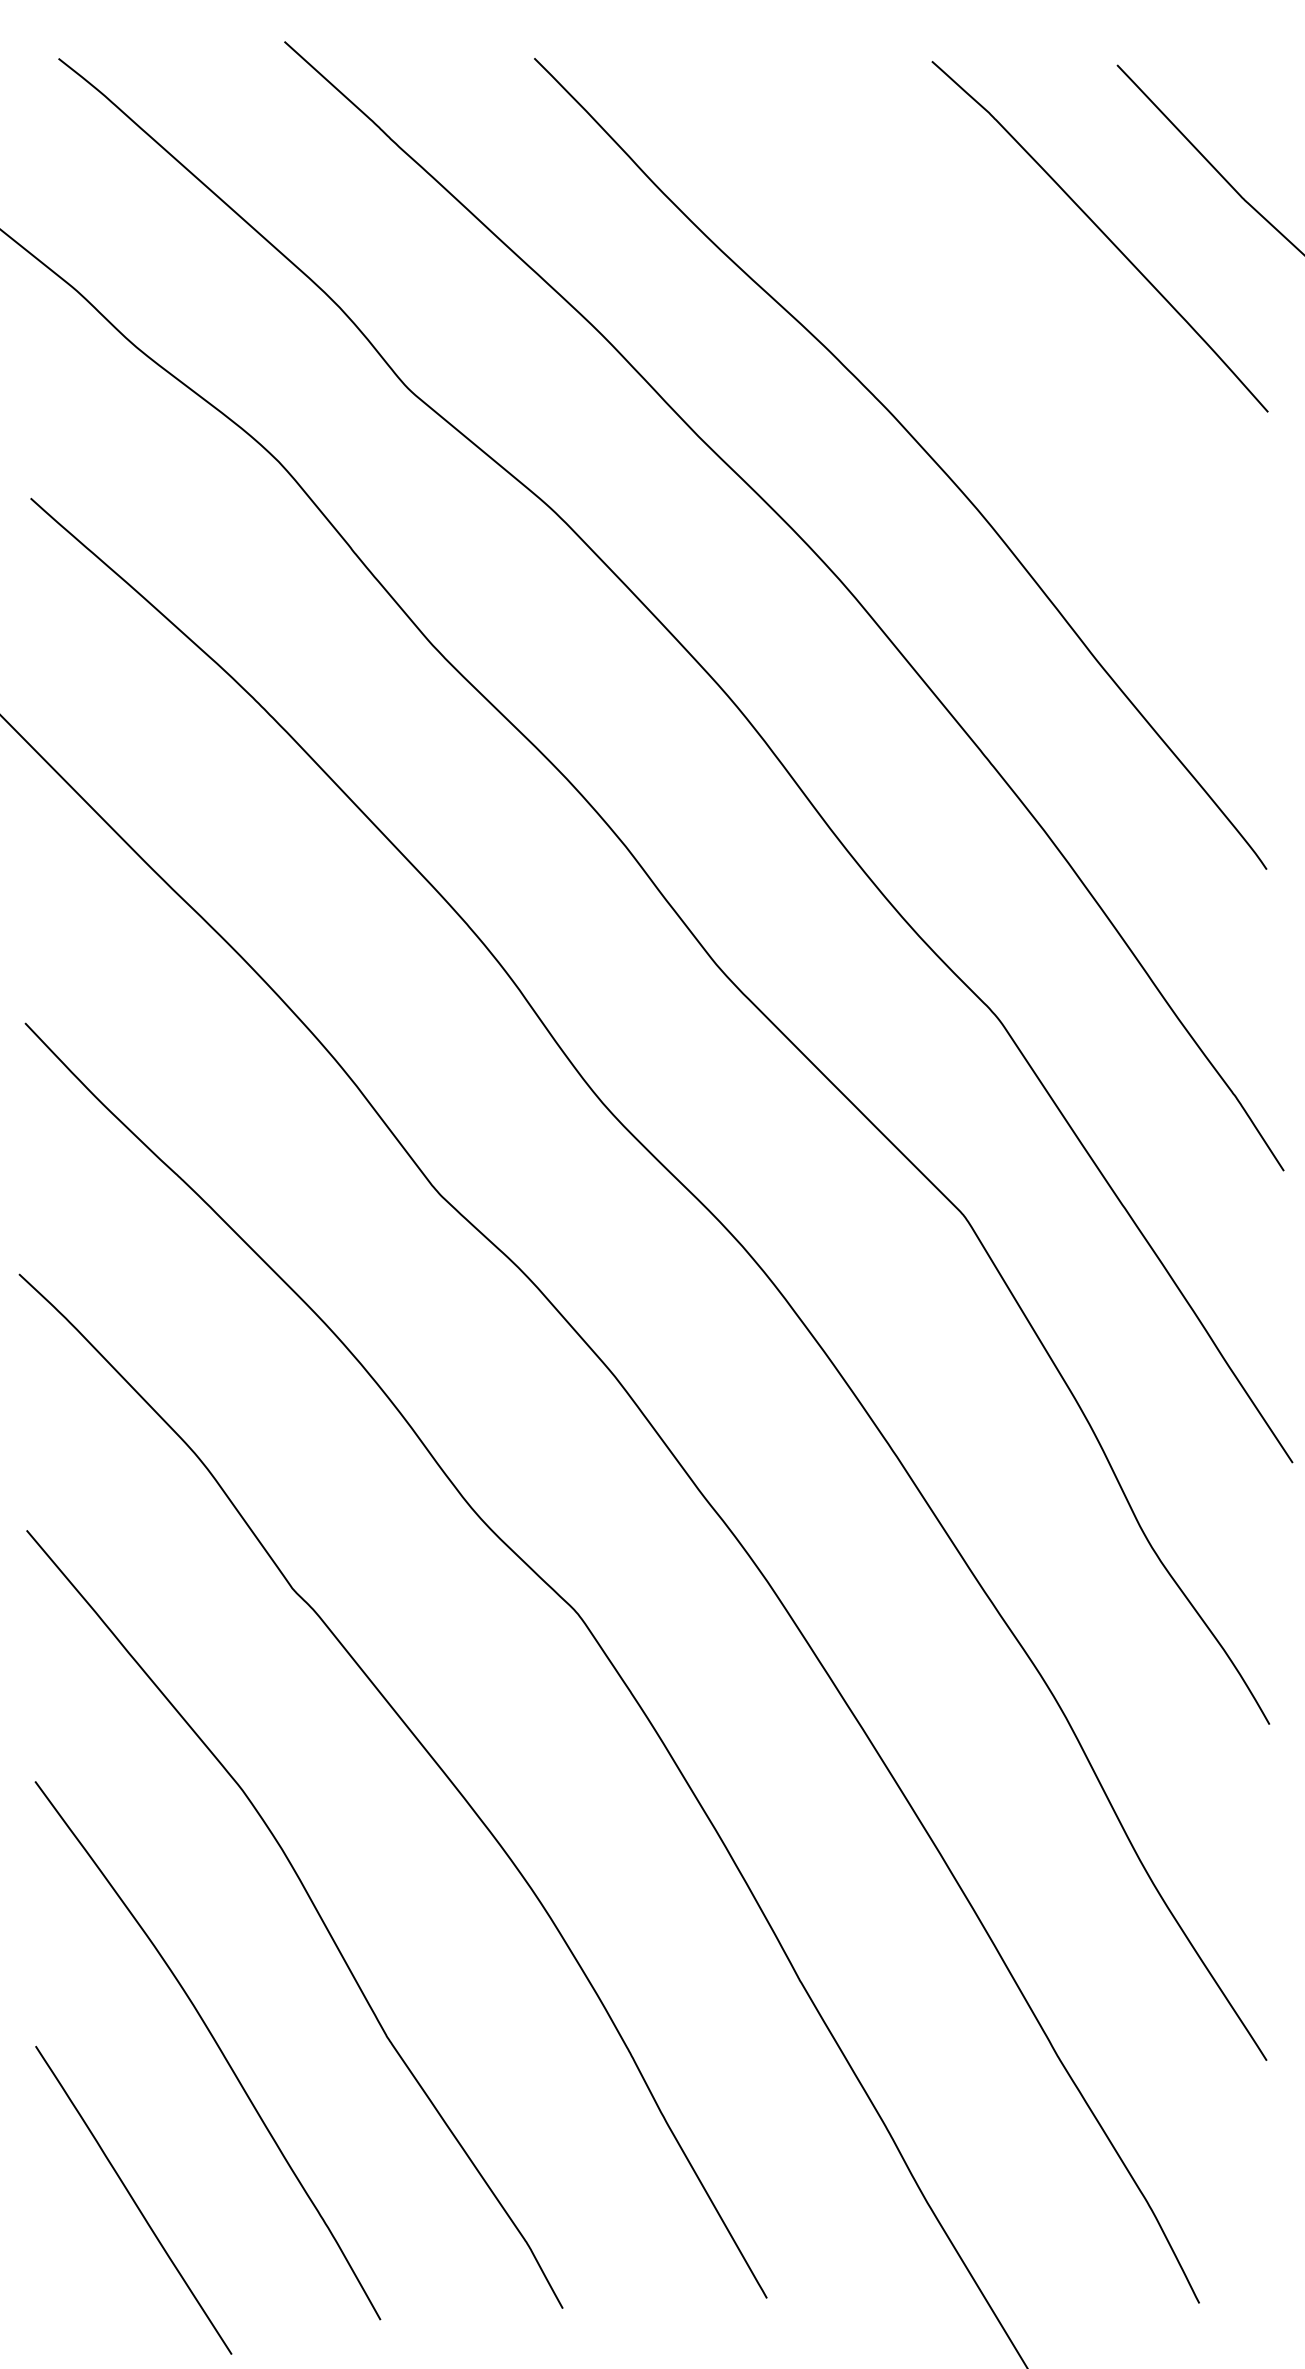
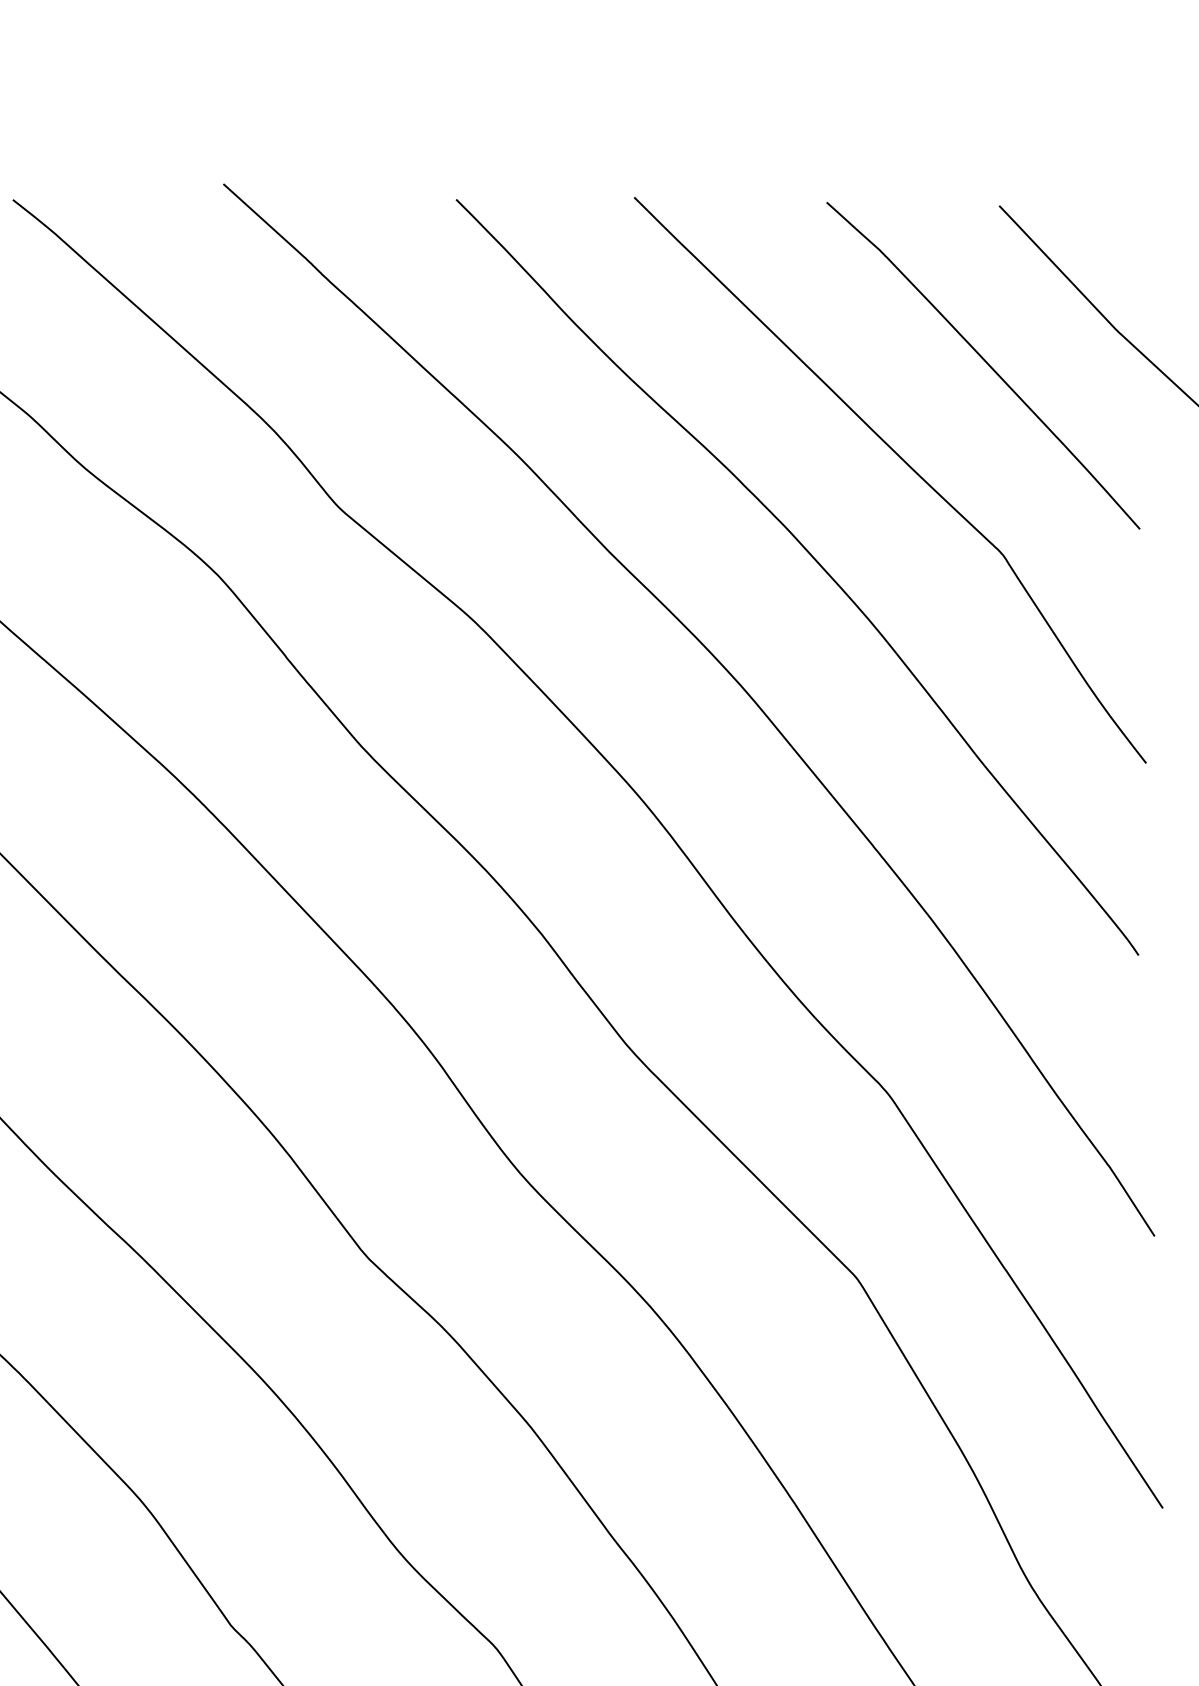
curve: (1017, 342) -> (906, 464), added

